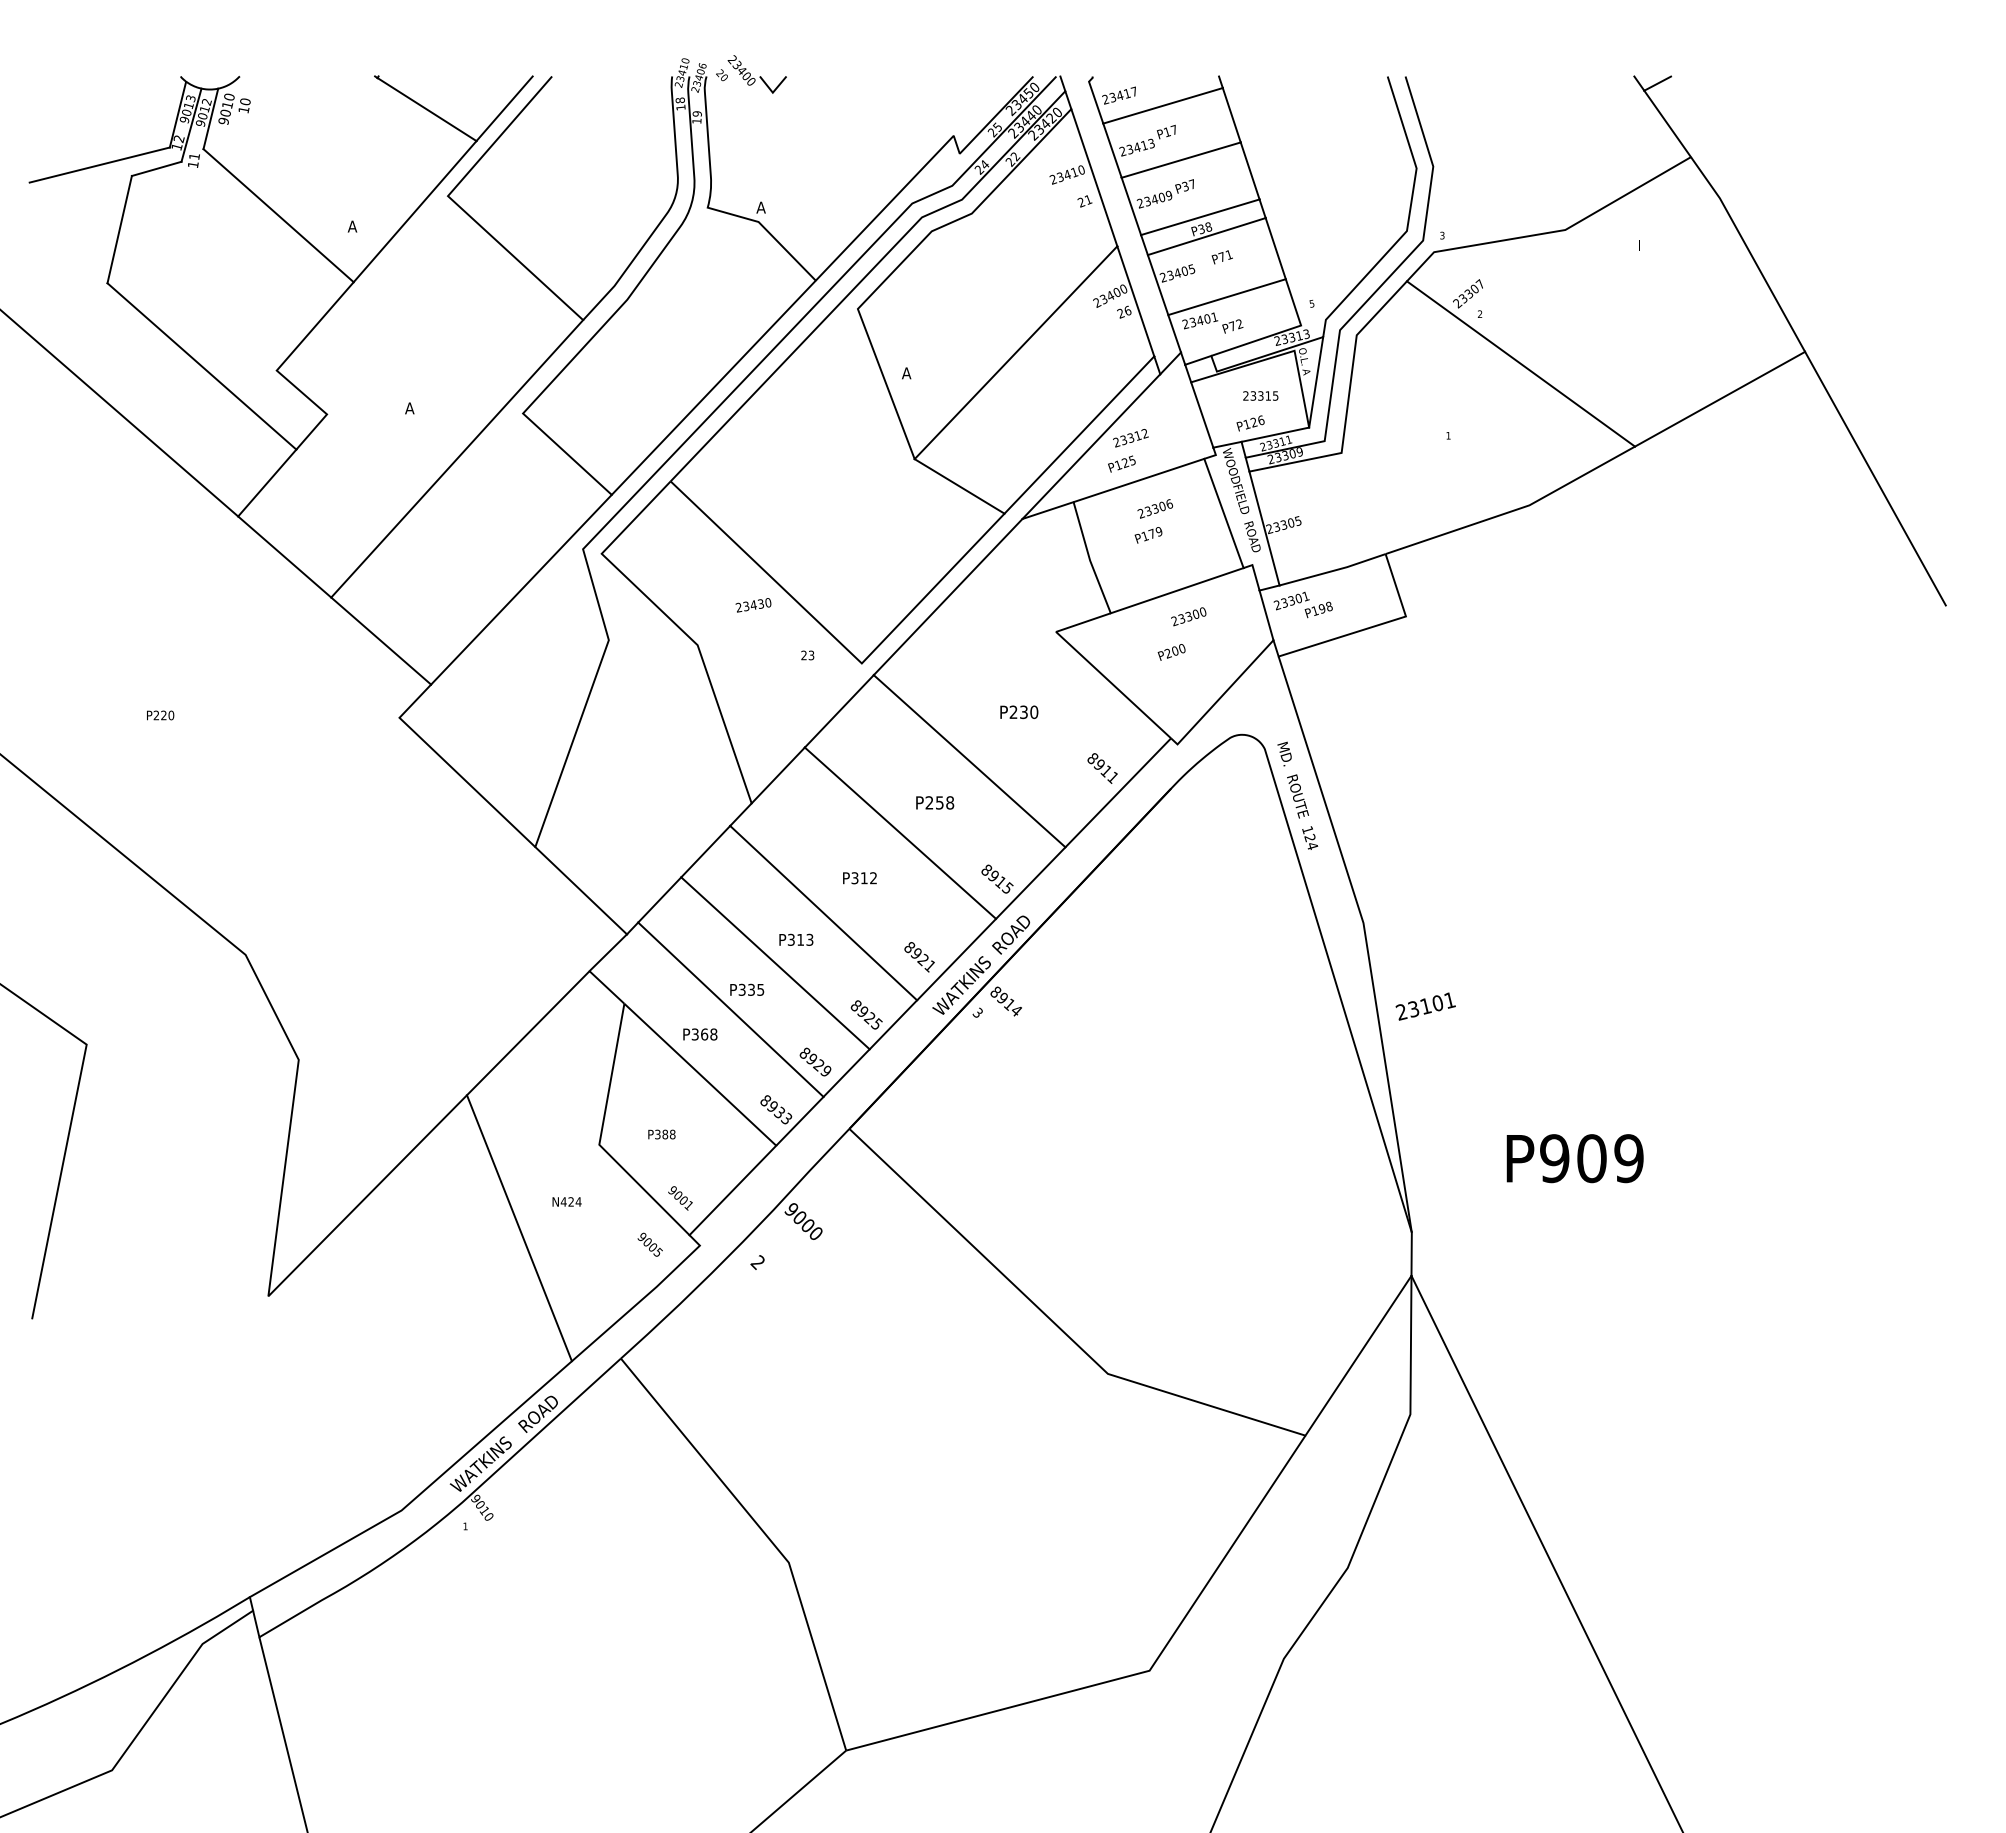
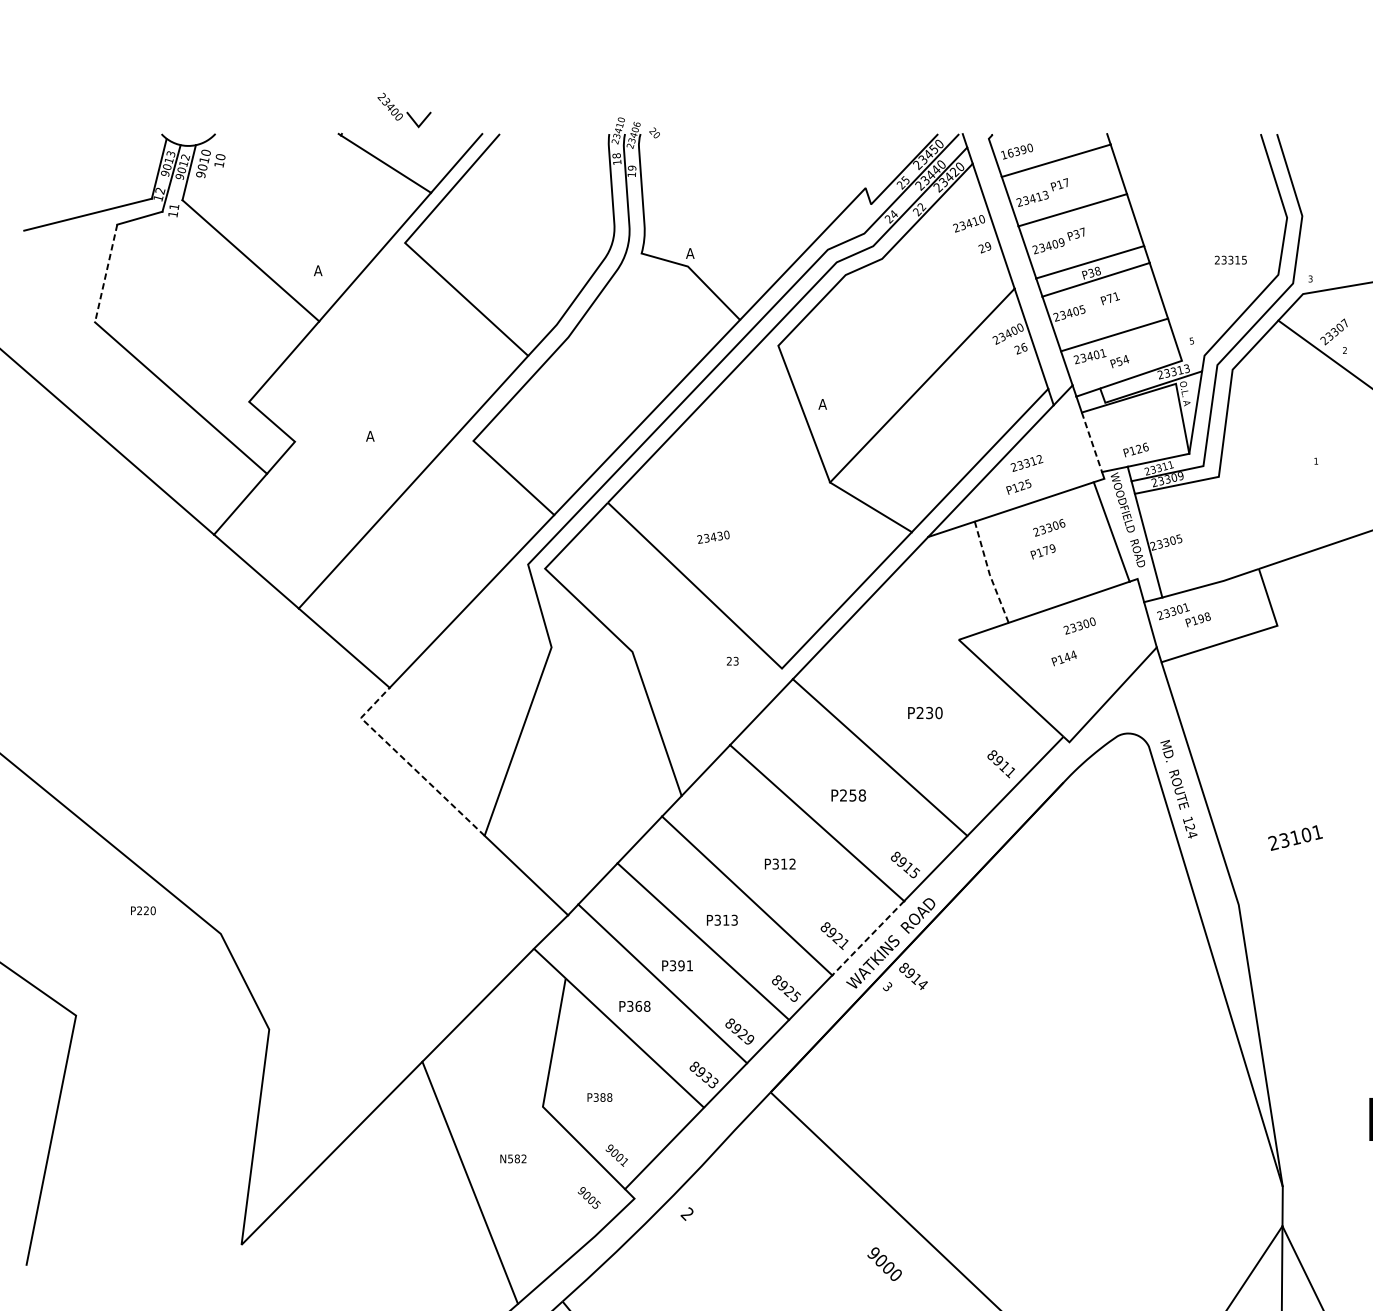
part: (756, 74) -> (403, 110), moved
text: (1119, 95) -> (1016, 151), 23417 -> 16390
text: (1088, 199) -> (988, 246), 21 -> 29
line: (119, 230) -> (106, 274), solid -> dashed
text: (1235, 325) -> (1122, 360), P72 -> P54
text: (1260, 395) -> (1230, 259), moved
line: (1202, 415) -> (1092, 442), solid -> dashed
line: (1089, 558) -> (989, 572), solid -> dashed
text: (753, 605) -> (713, 537), moved
text: (1174, 650) -> (1066, 656), P200 -> P144
text: (160, 715) -> (143, 910), moved
line: (450, 765) -> (407, 761), solid -> dashed
line: (956, 959) -> (868, 938), solid -> dashed
text: (755, 989) -> (685, 965), P335 -> P391
text: (1425, 1006) -> (1295, 837), moved
text: (570, 1201) -> (516, 1158), N424 -> N582
text: (803, 1221) -> (884, 1264), moved

